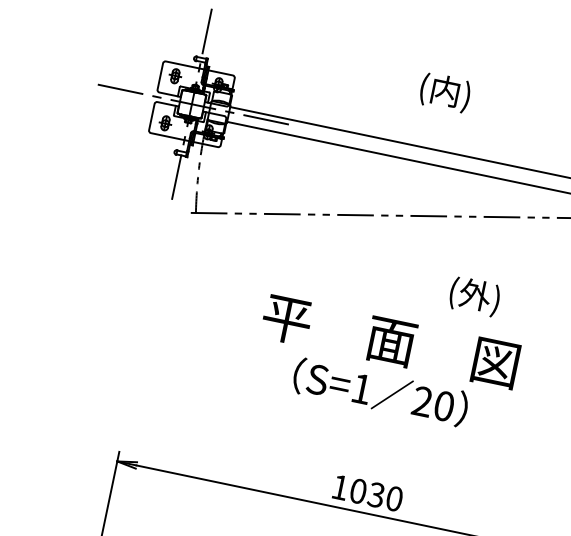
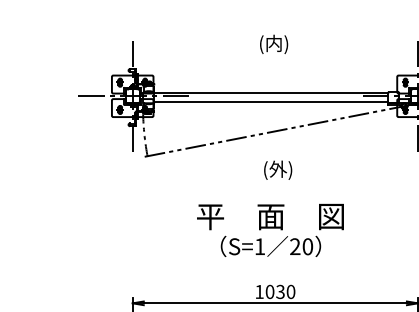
text: (446, 91) -> (274, 43), moved
text: (475, 295) -> (278, 169), moved
text: (385, 364) -> (270, 230), moved

